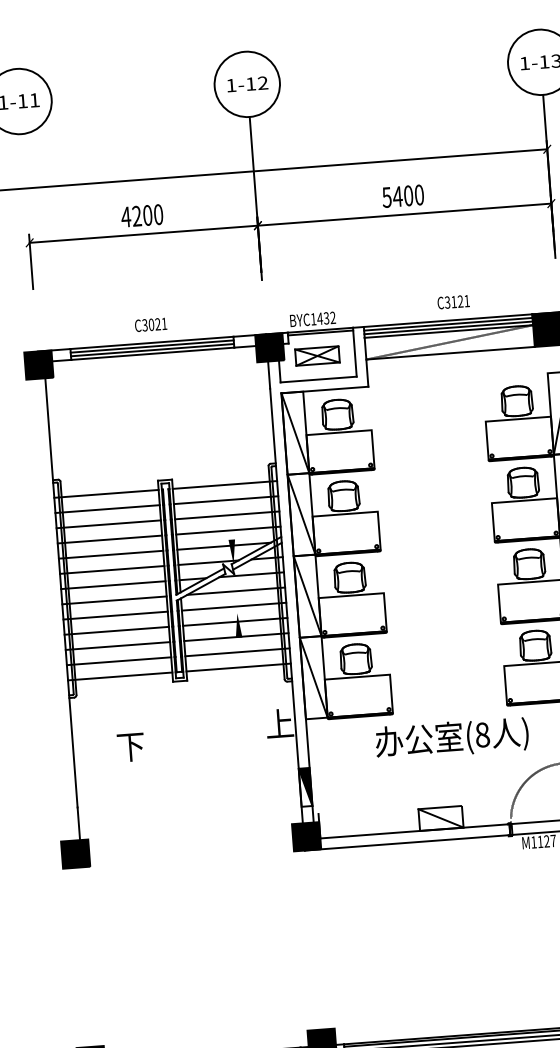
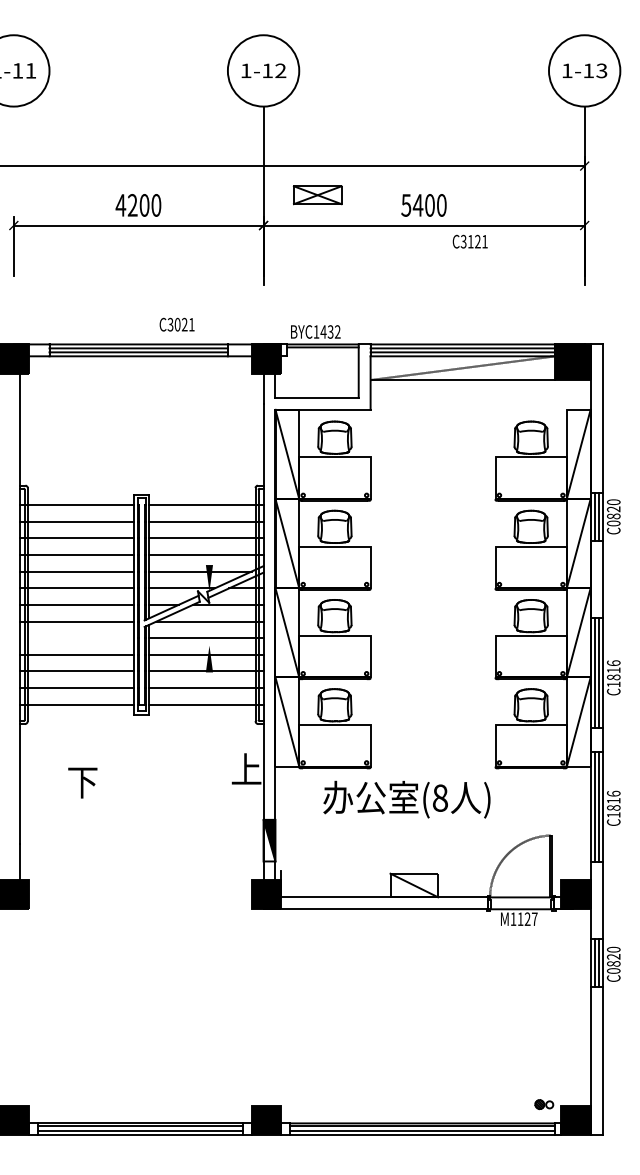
text: (452, 301) -> (469, 241), moved
text: (150, 324) -> (176, 324), moved
part: (317, 356) -> (317, 195), moved
line: (115, 615) -> (76, 638), removed
text: (451, 738) -> (406, 799), moved

